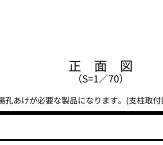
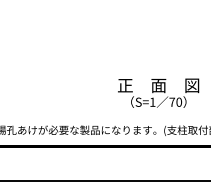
text: (100, 71) -> (158, 92), moved

